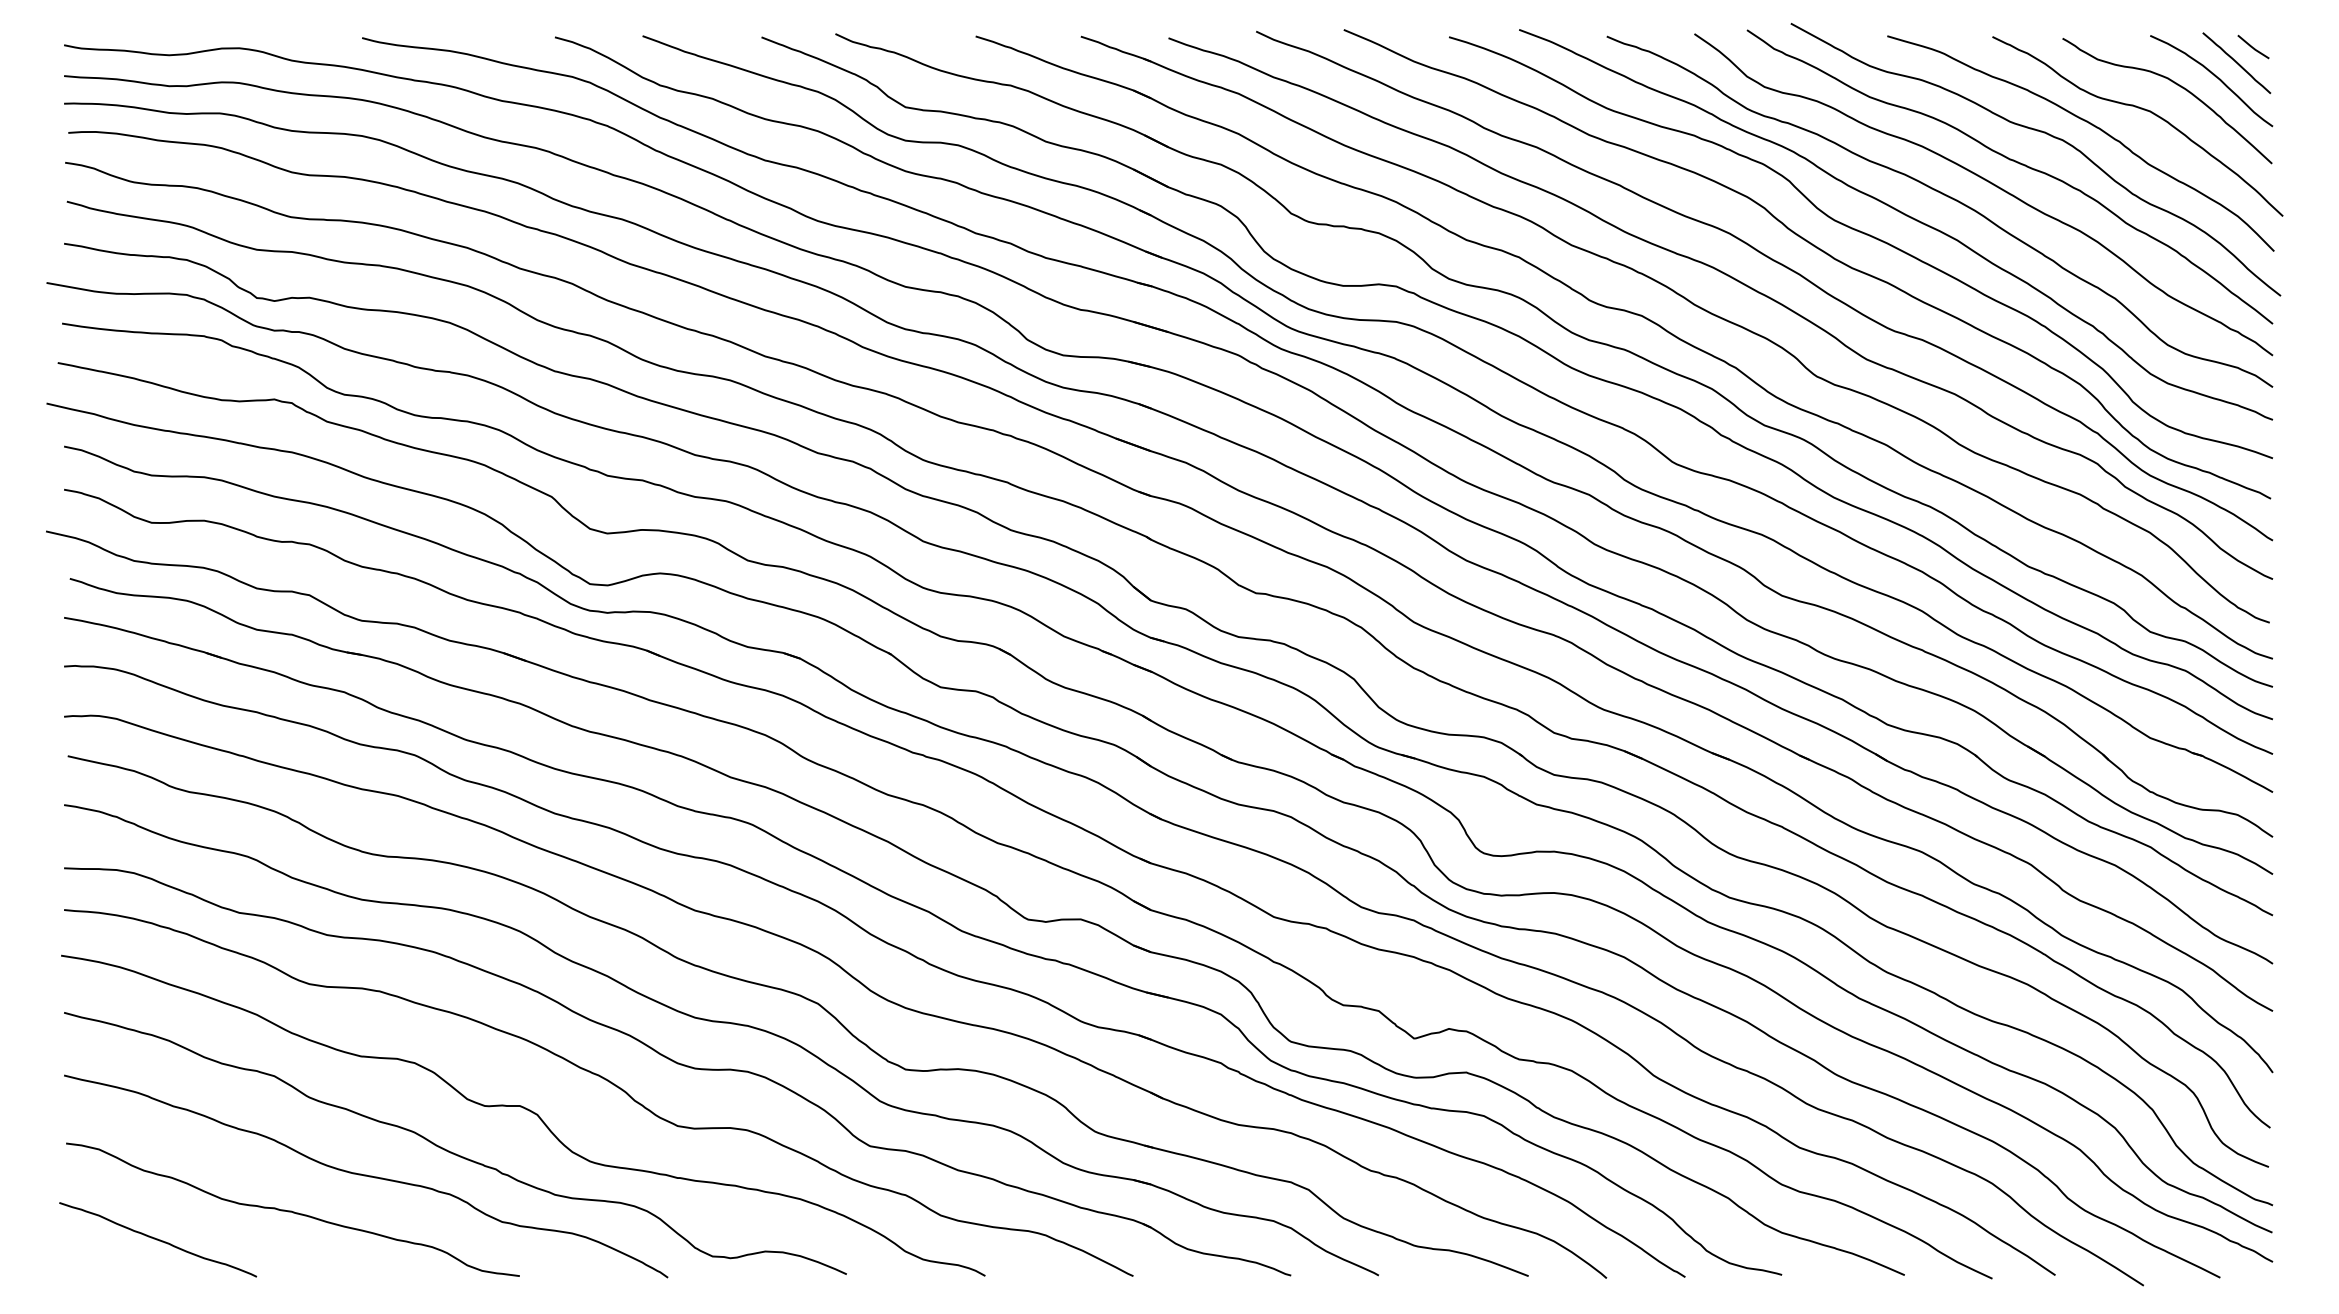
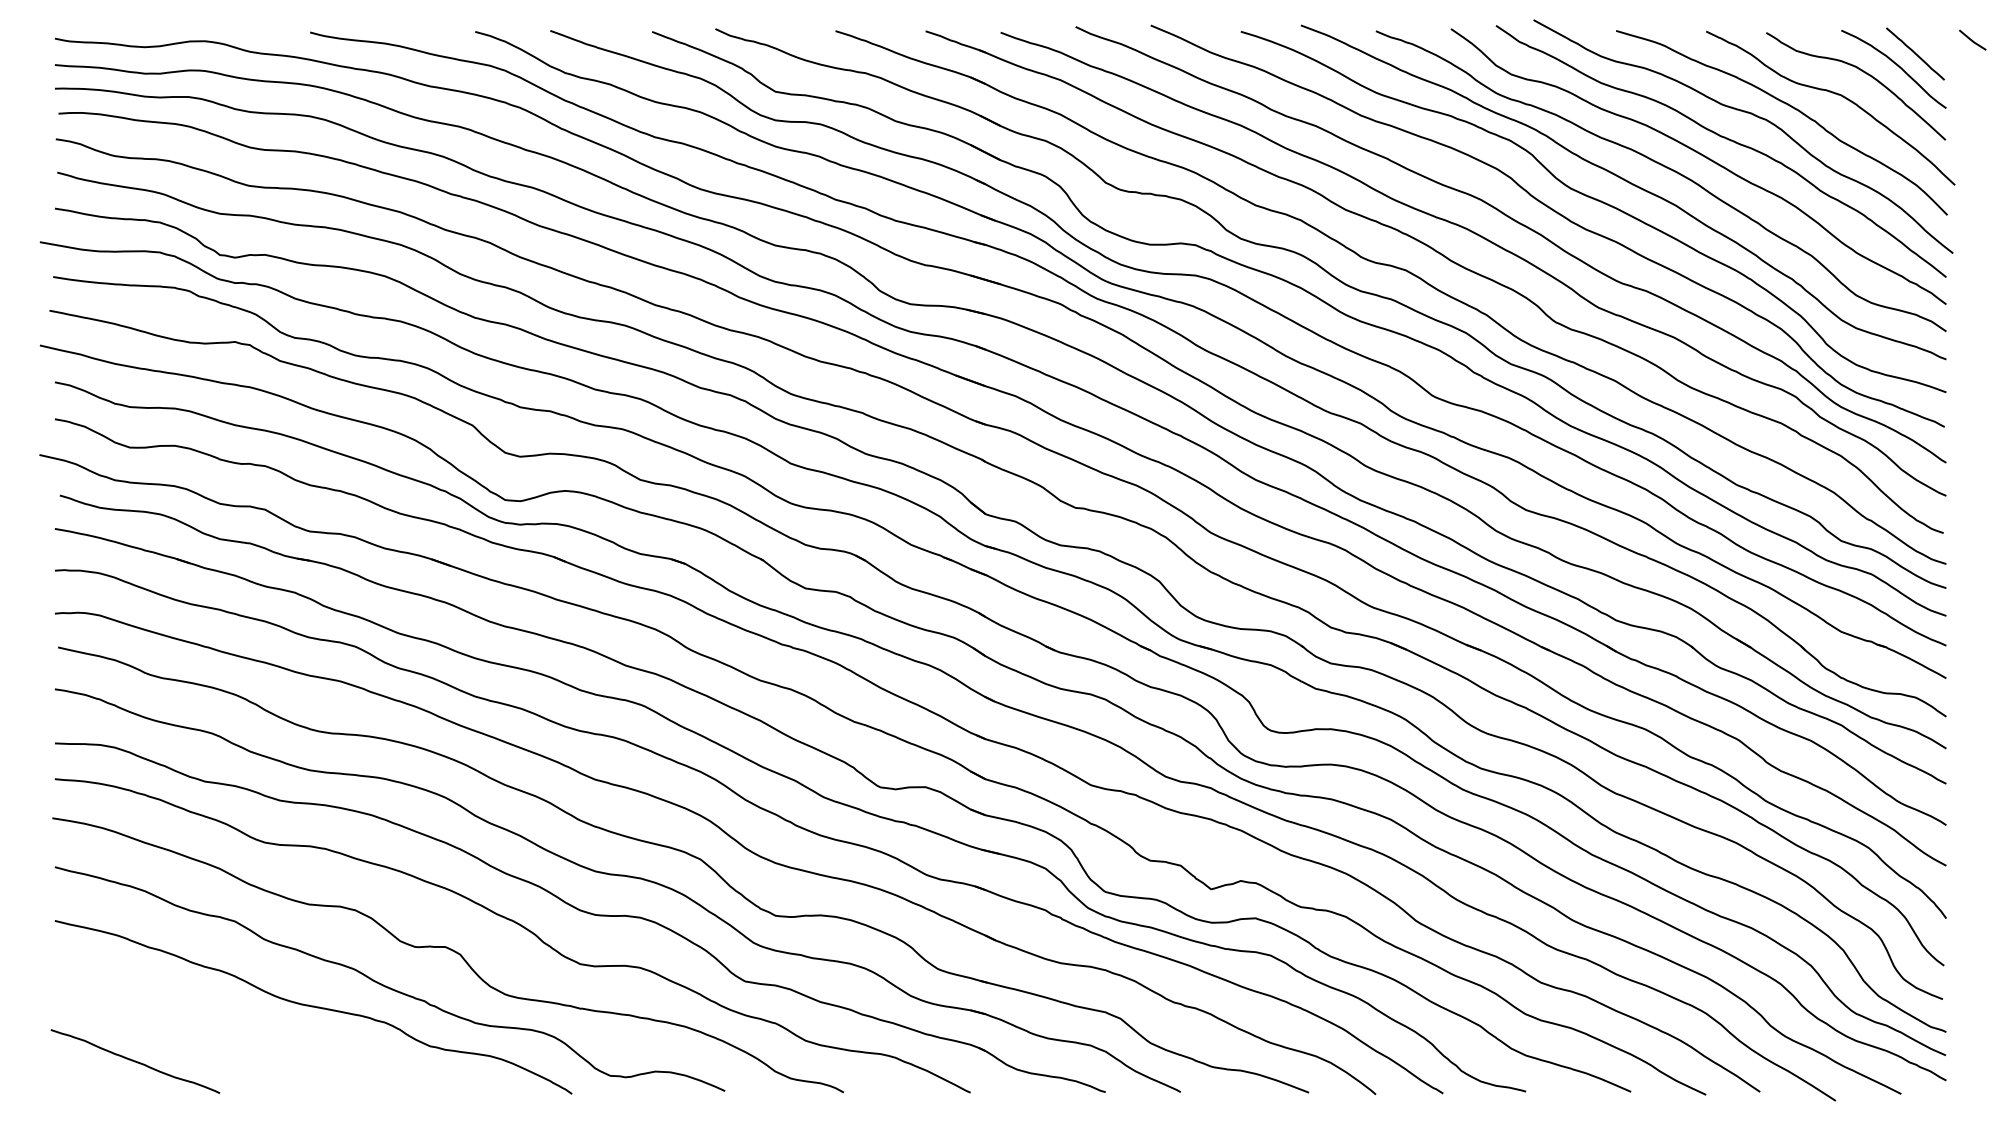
line: (2253, 46) -> (1972, 39), moved
curve: (292, 1210) -> (250, 1036), removed

